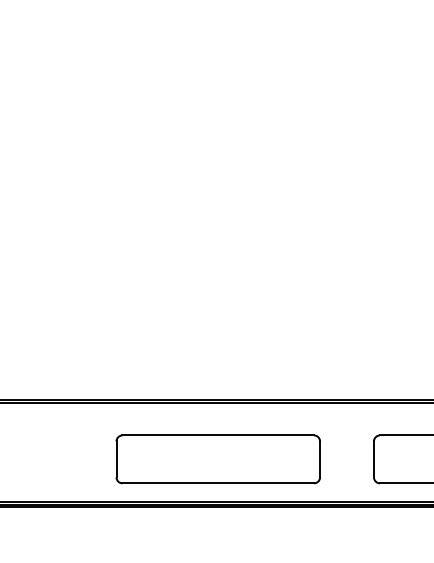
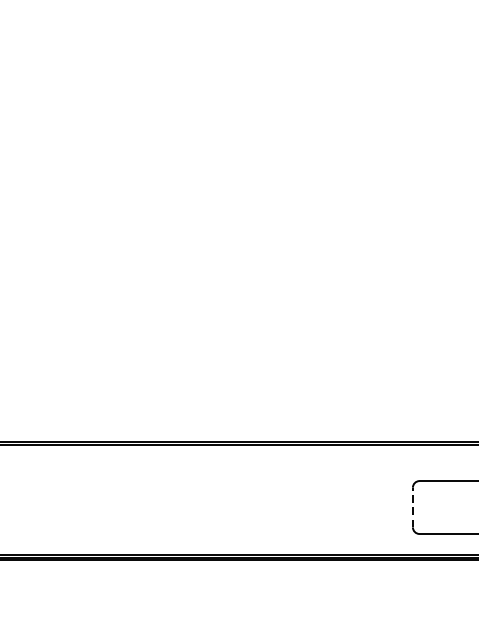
part: (217, 459) -> (240, 507), removed
line: (373, 459) -> (412, 507), solid -> dashed

